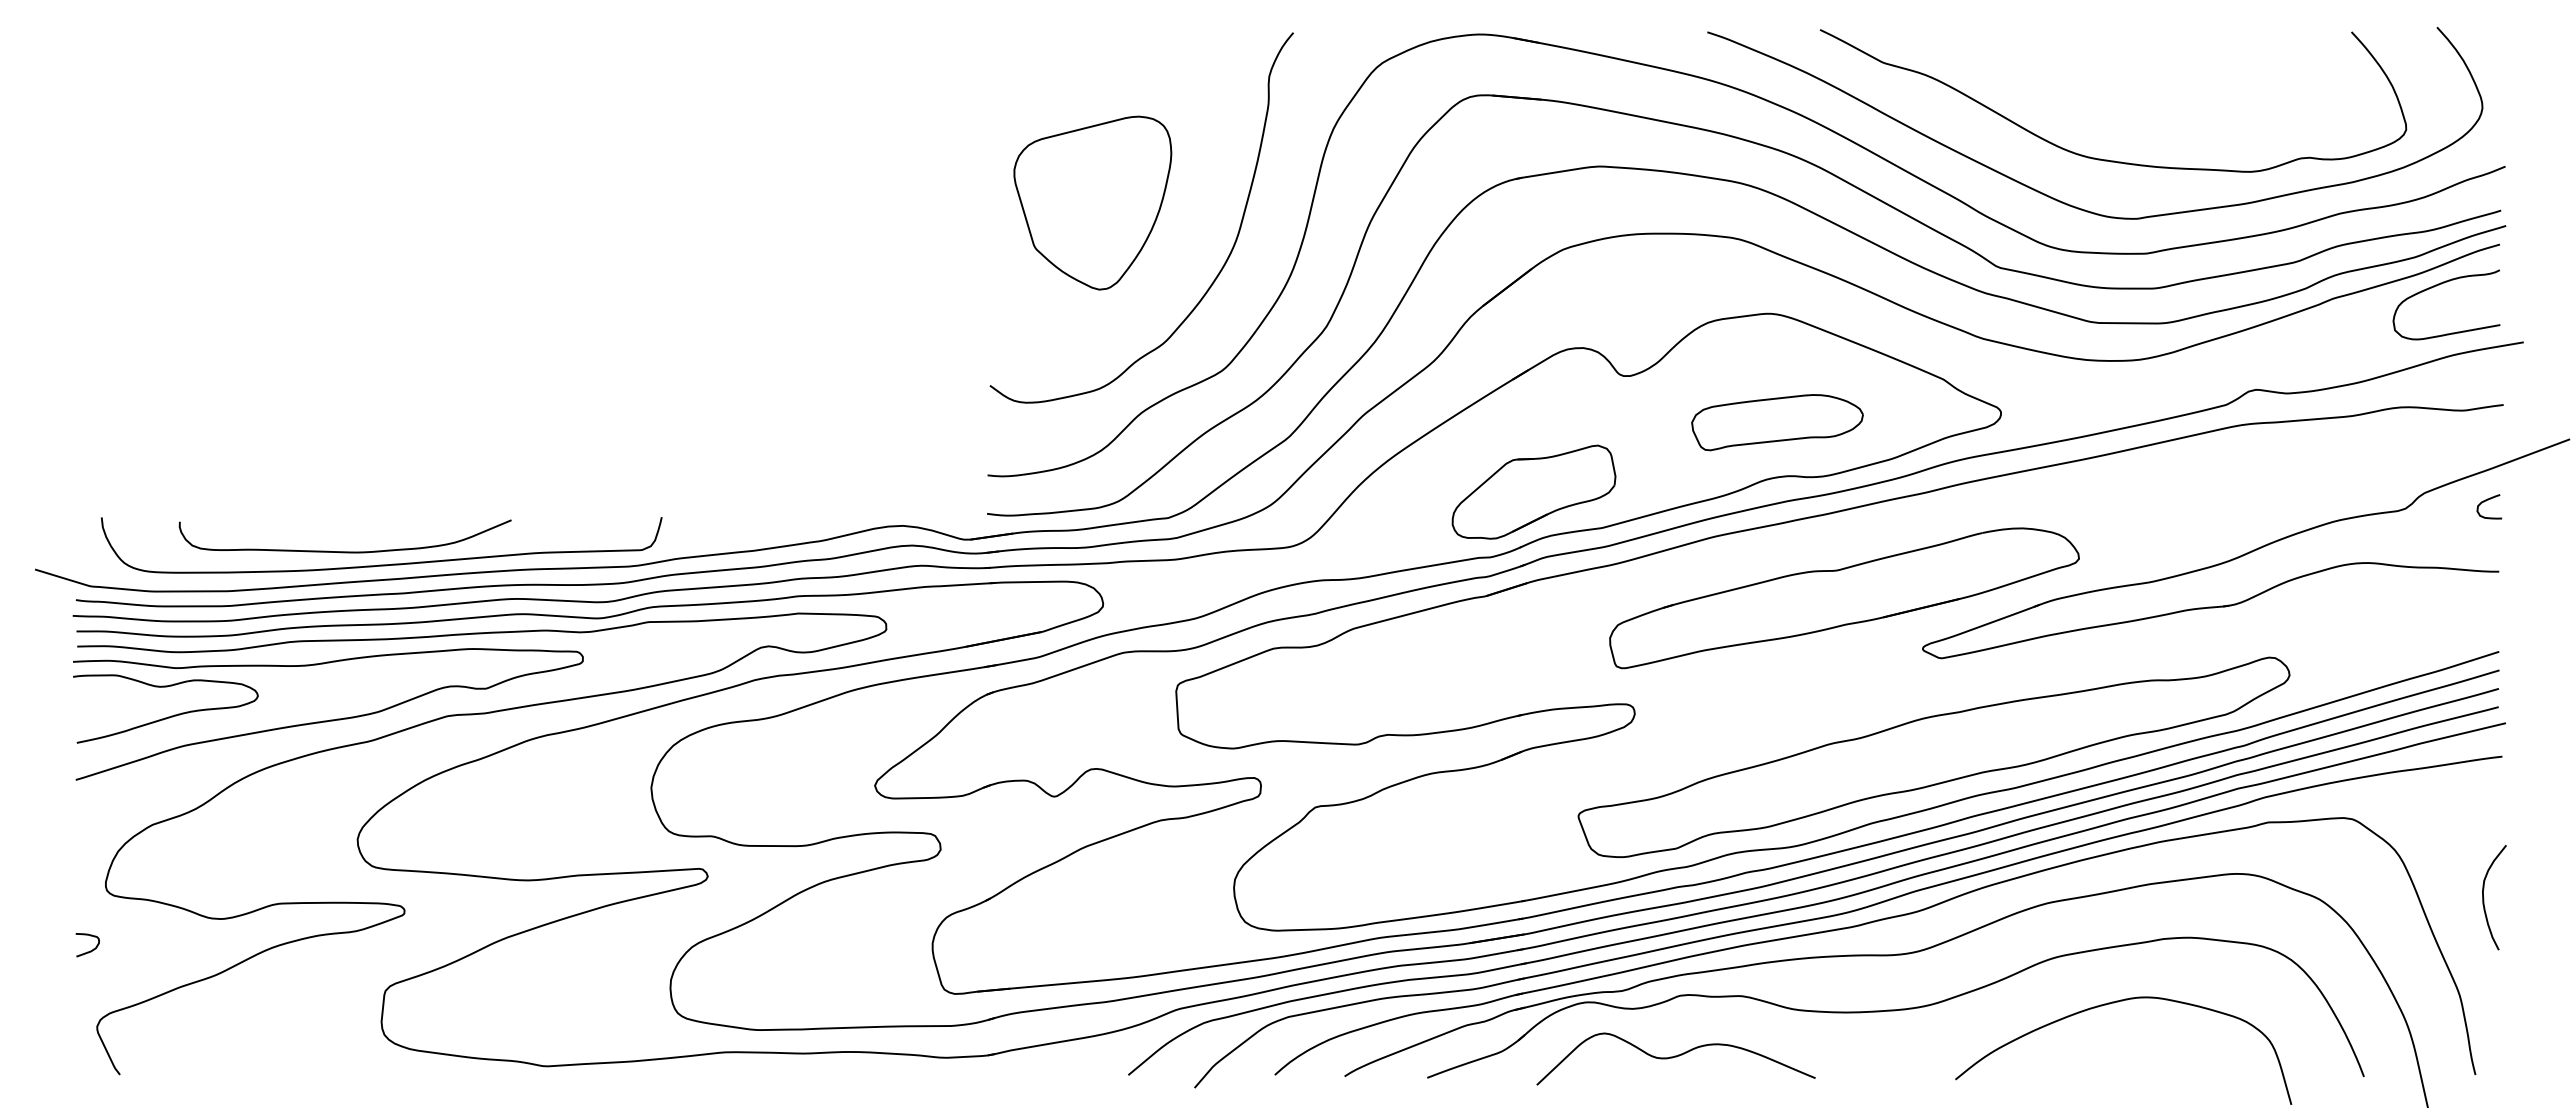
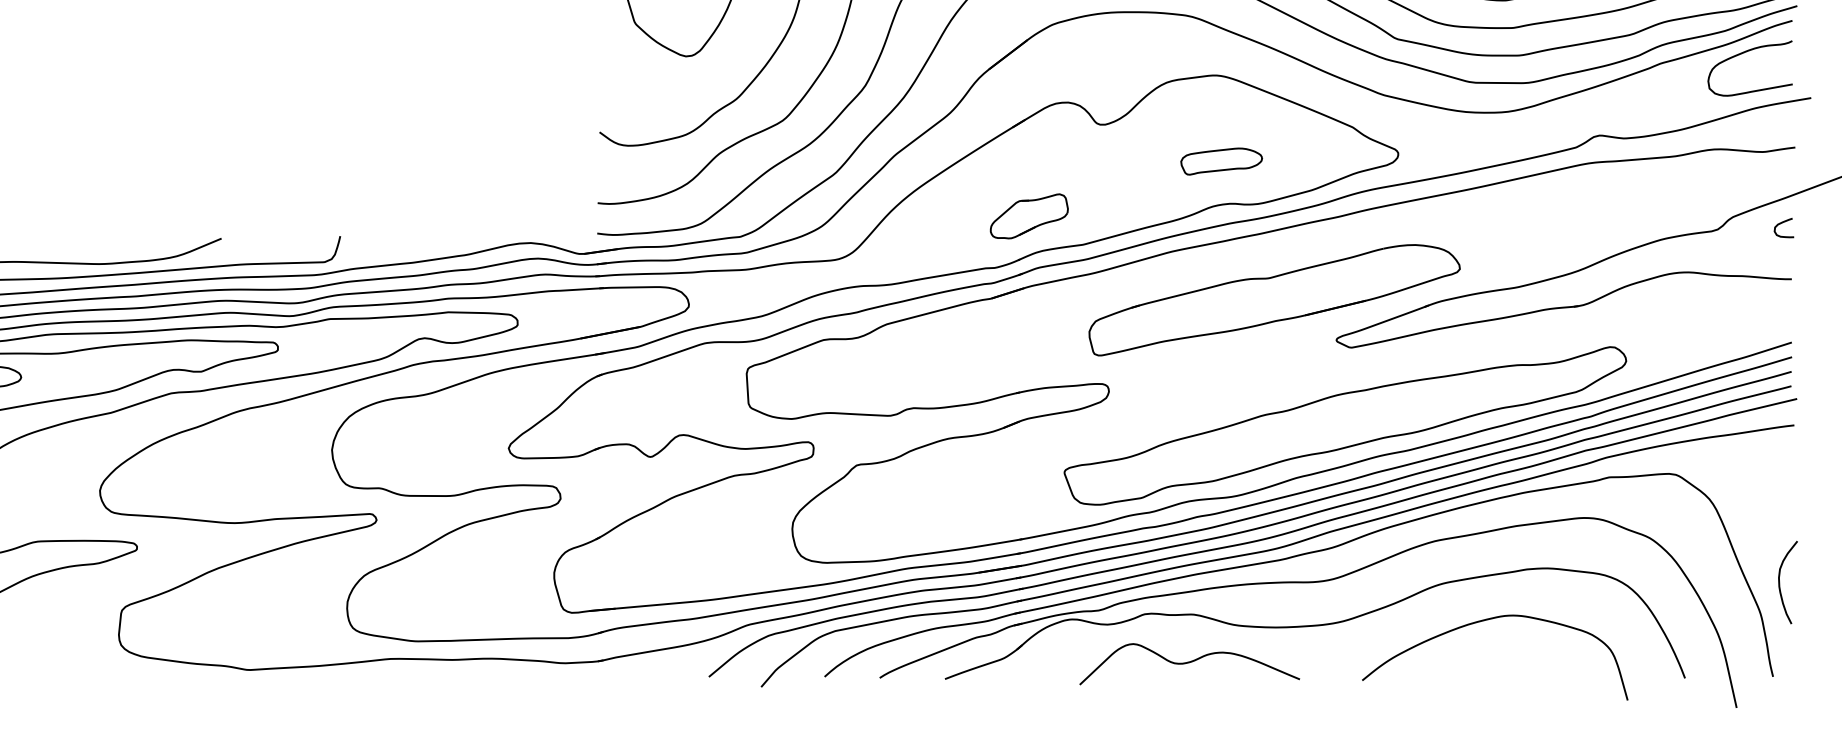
part: (1777, 422) -> (1221, 161), size x0.6
part: (1533, 491) -> (1028, 215), size x0.6
curve: (2484, 898) -> (1780, 583), moved
curve: (1675, 1057) -> (1189, 663), moved

